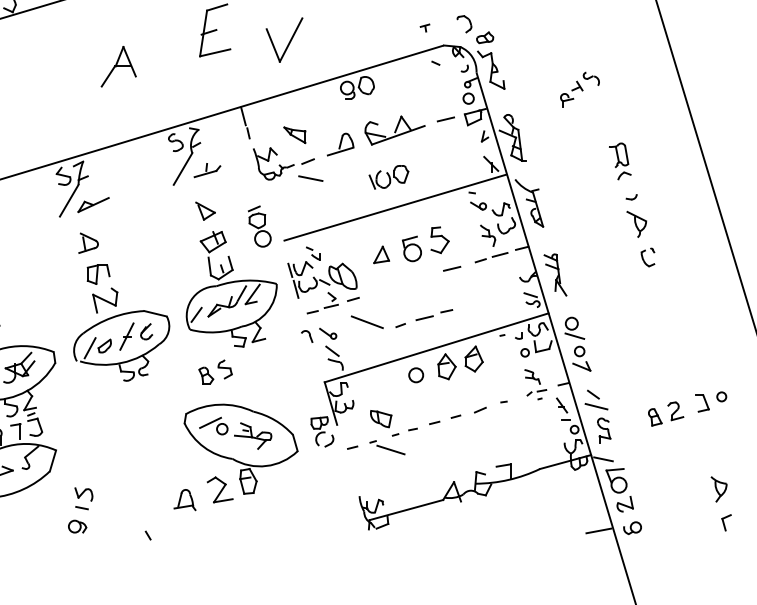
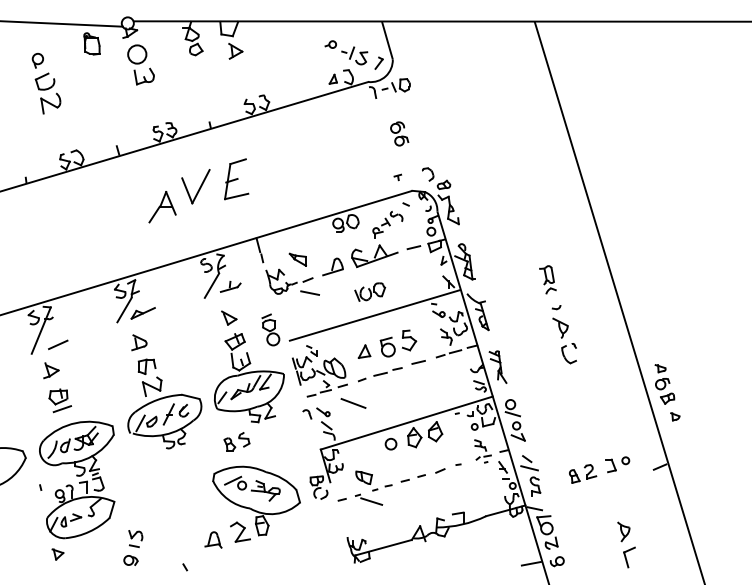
part: (283, 39) -> (195, 186), moved
part: (579, 89) -> (387, 224), moved
part: (647, 257) -> (568, 353), size x1.43
part: (423, 318) -> (379, 374), moved
part: (726, 522) -> (629, 557), size x1.67

